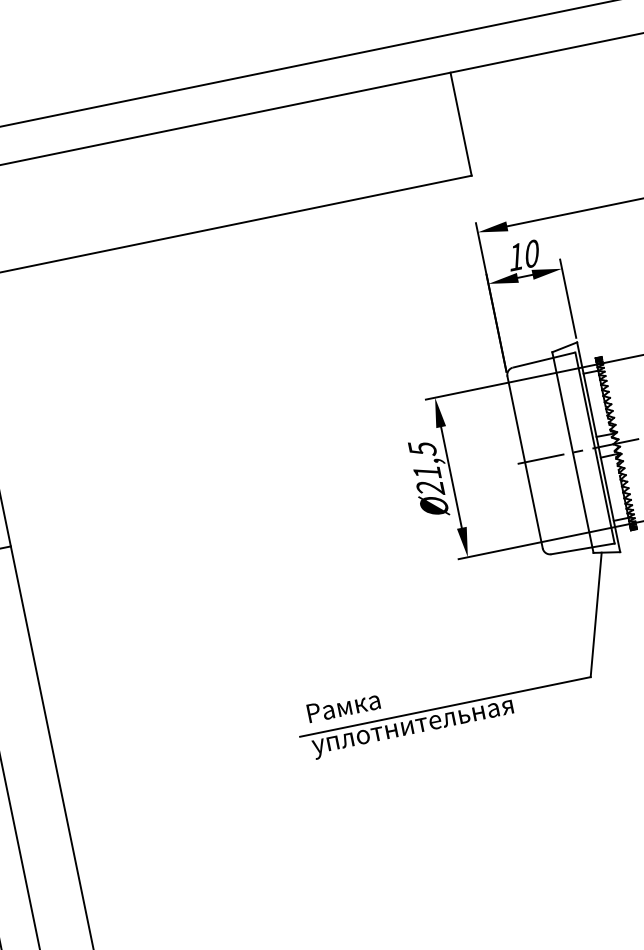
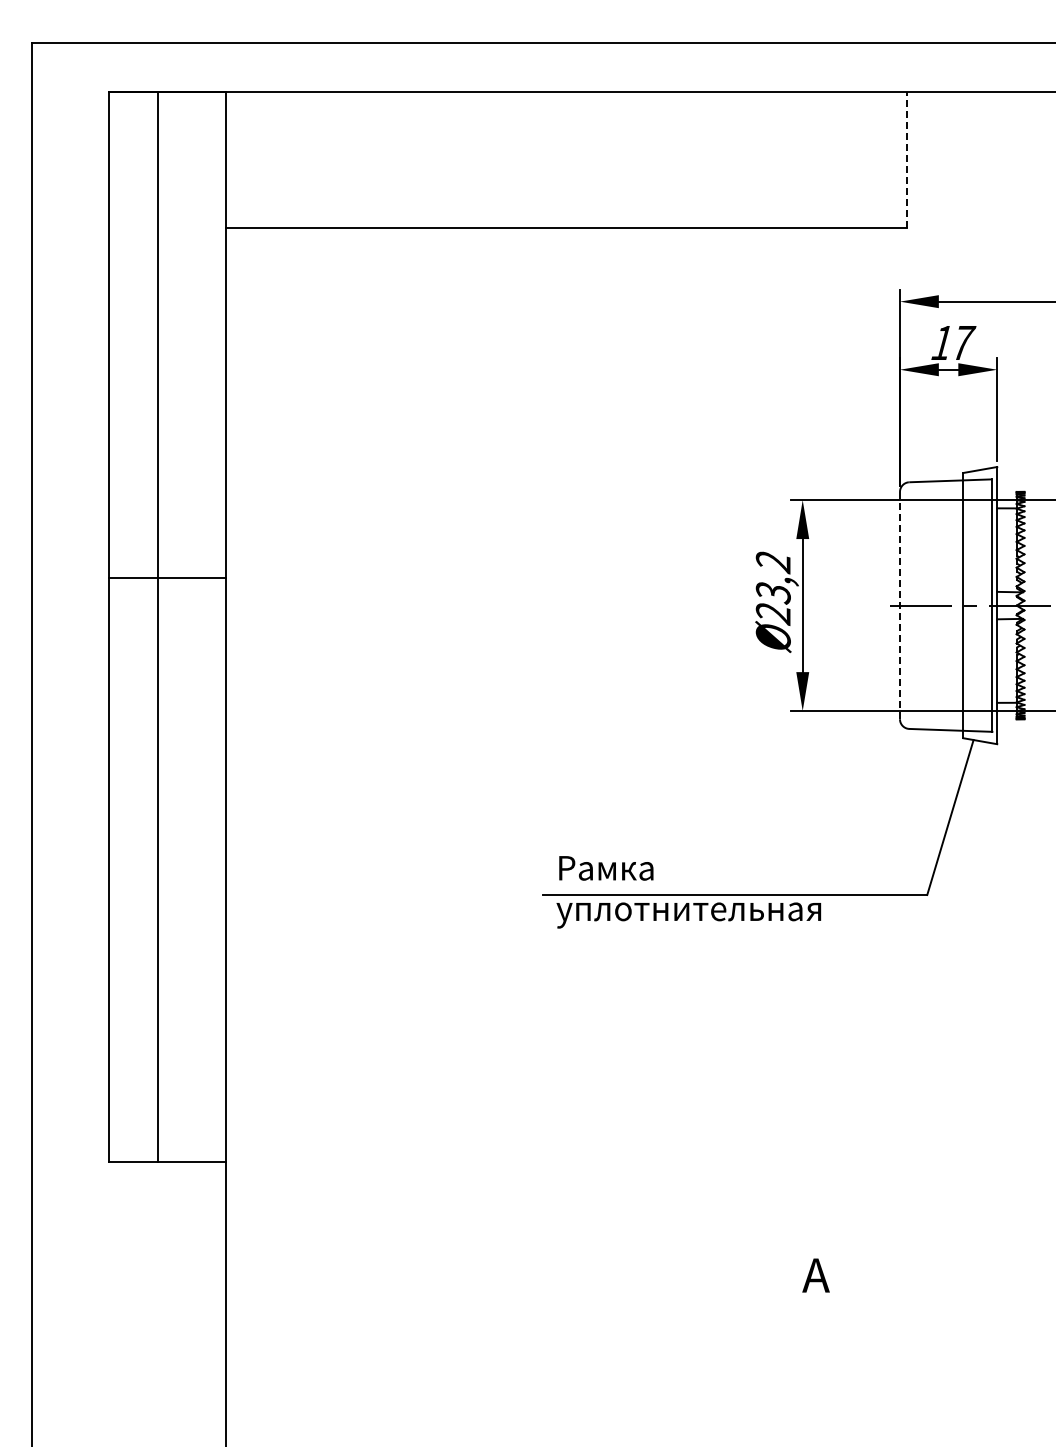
line: (460, 123) -> (906, 159), solid -> dashed
text: (533, 253) -> (964, 342), 10 -> 17
text: (424, 460) -> (772, 577), Ø21,5 -> Ø23,2
line: (524, 462) -> (899, 605), solid -> dashed

